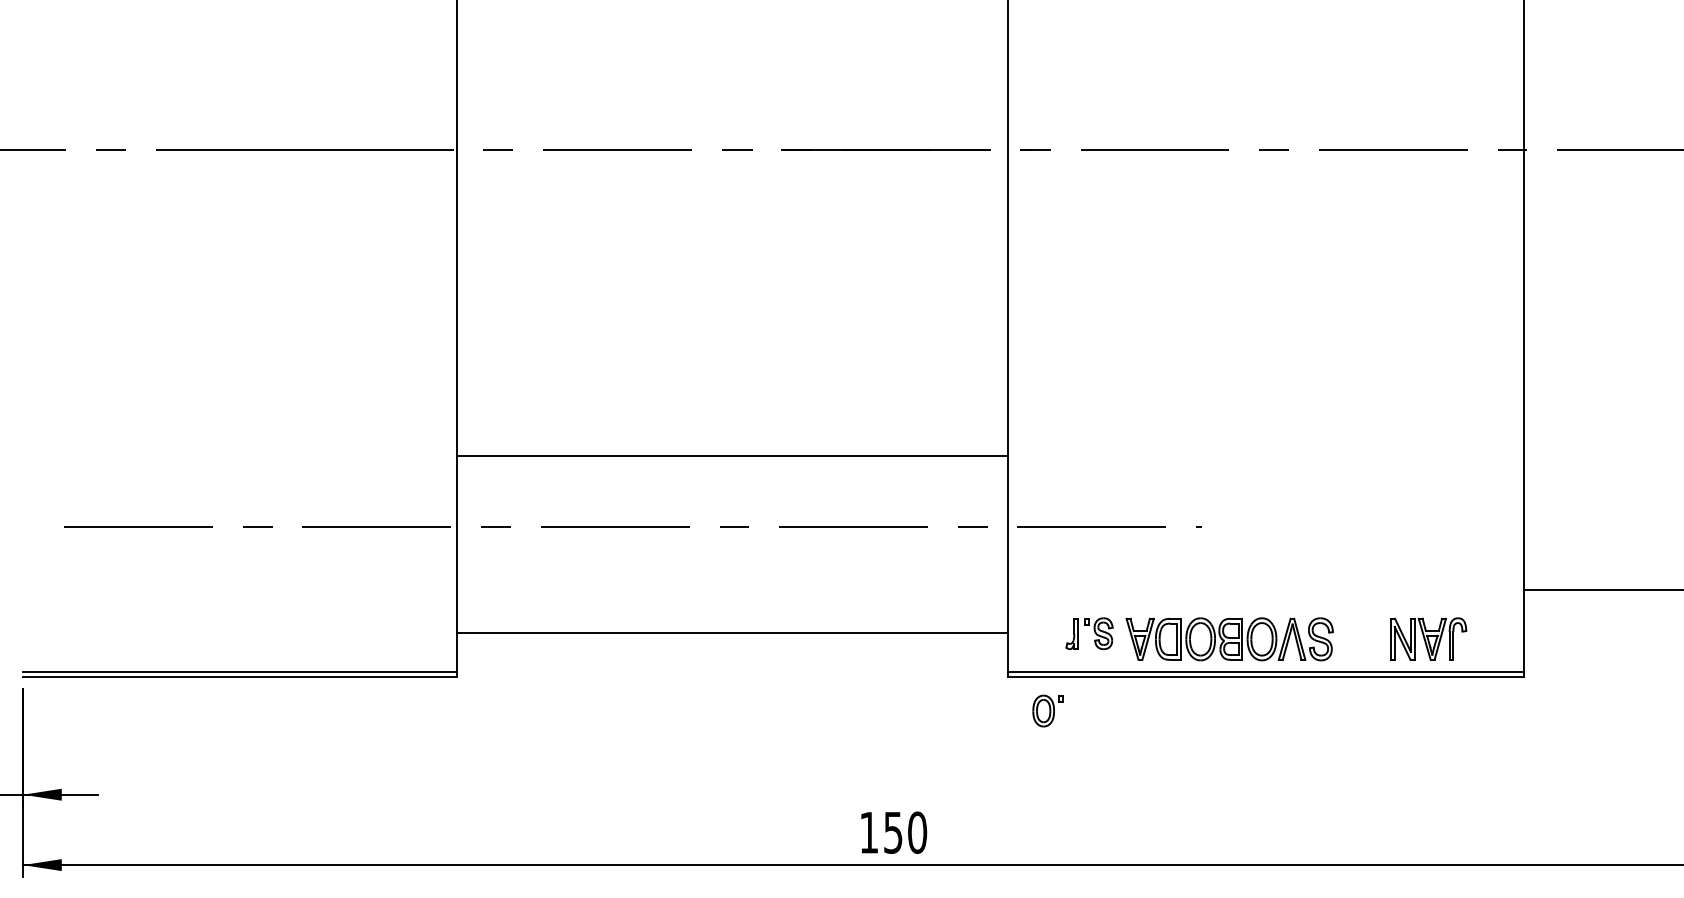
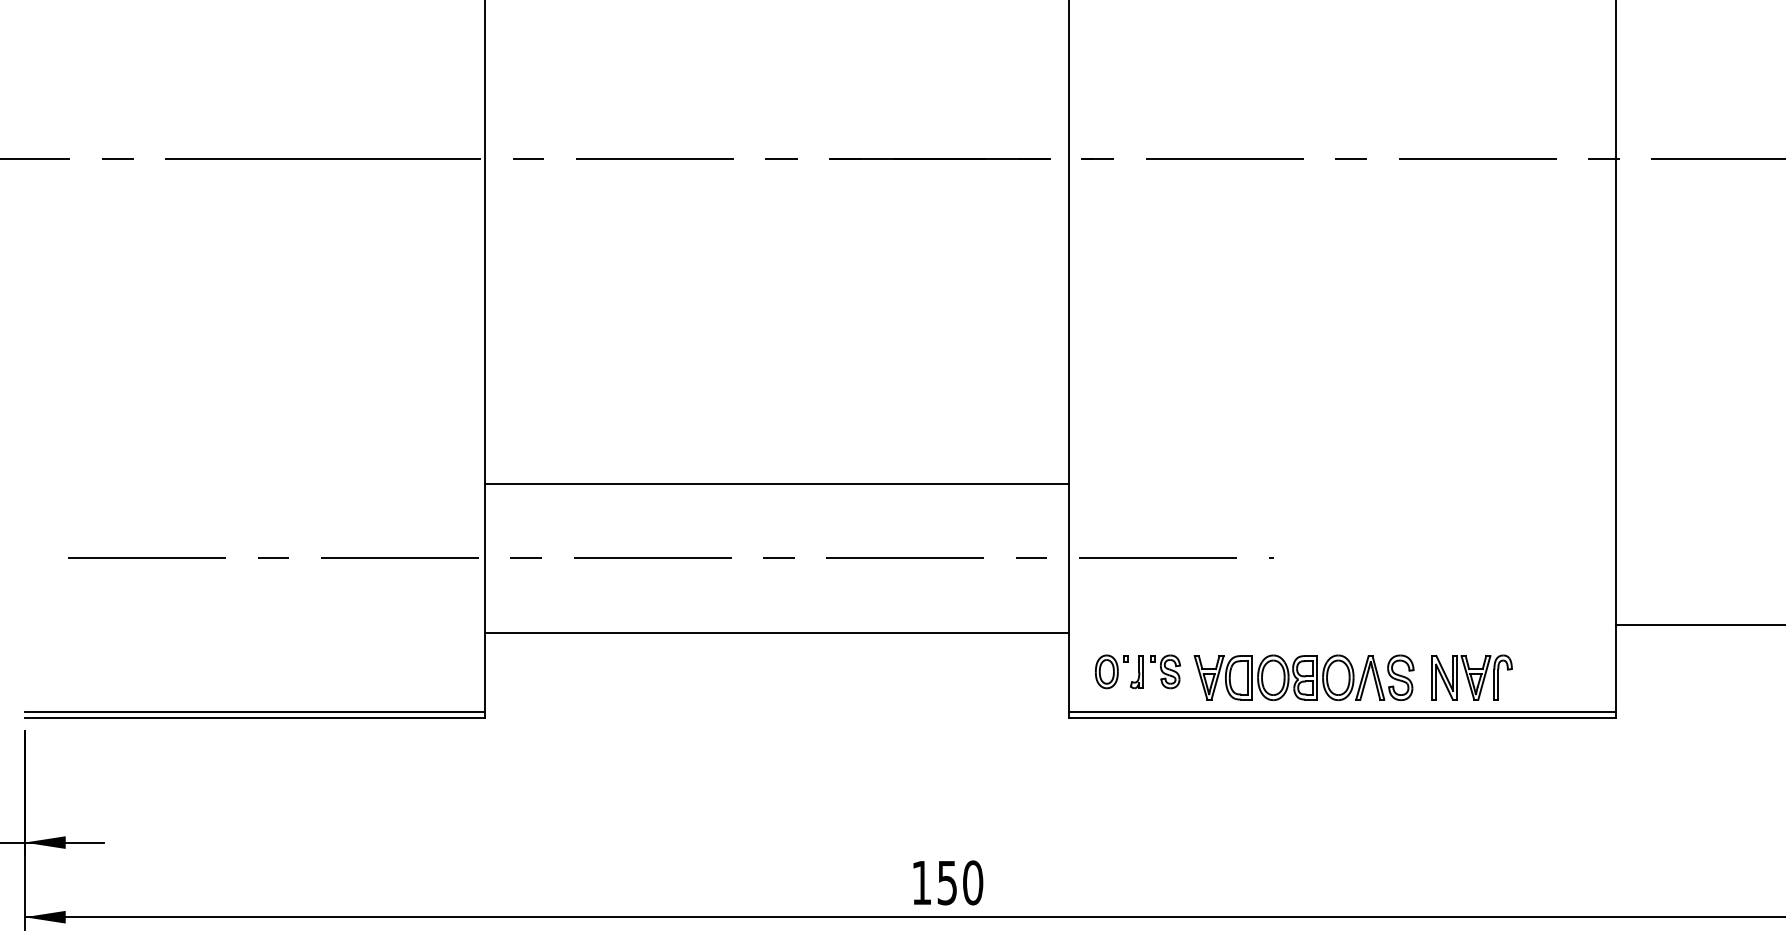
line: (732, 633) -> (776, 633), moved
part: (1428, 639) -> (1471, 677), moved
part: (1048, 710) -> (1111, 671), moved

